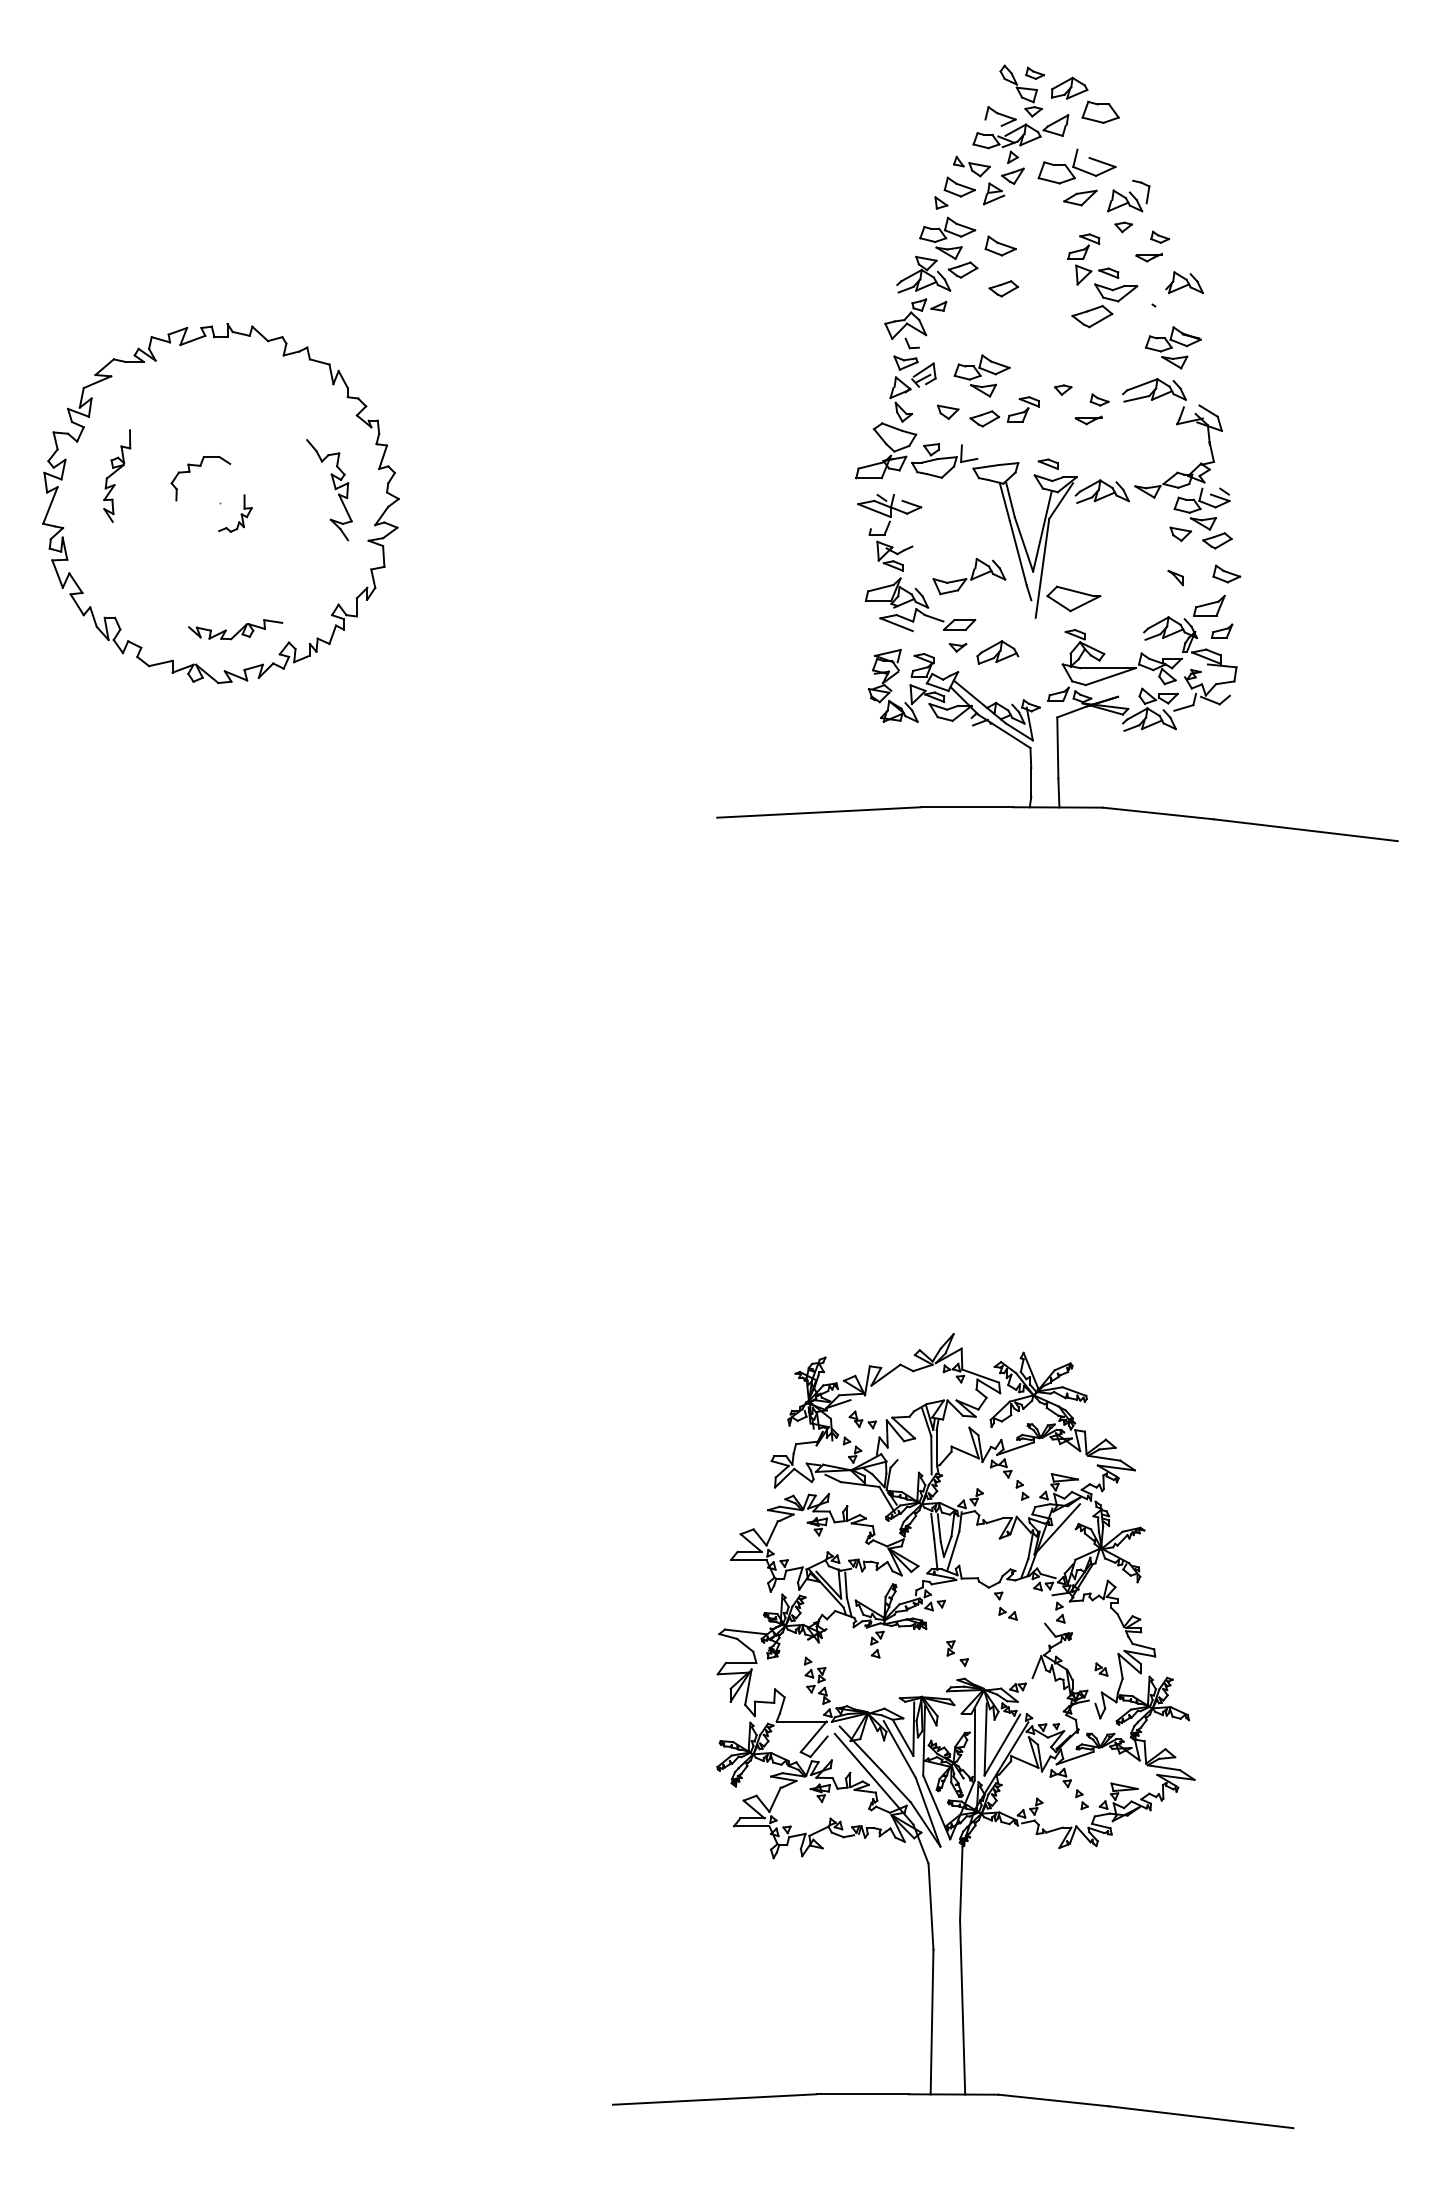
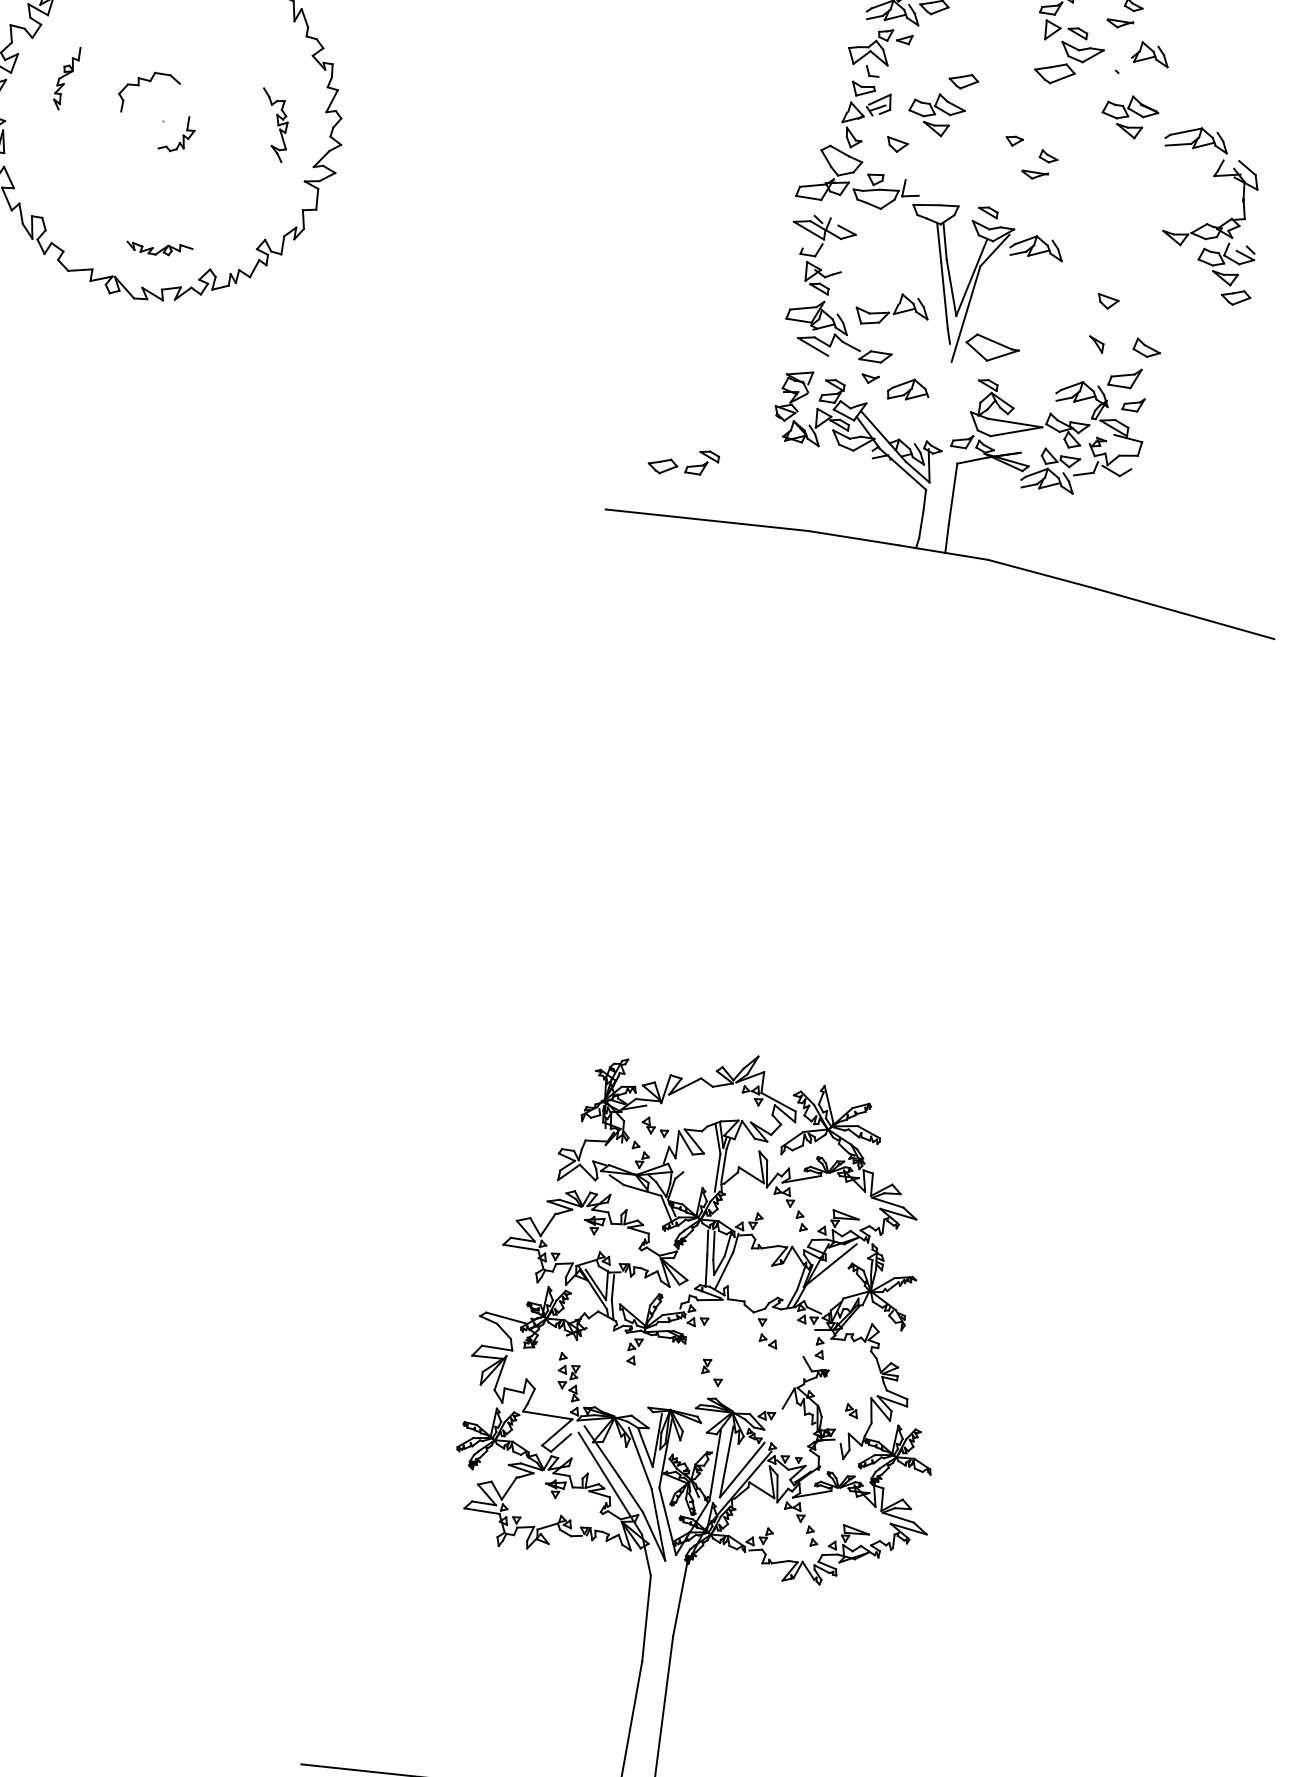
part: (1003, 288) -> (963, 80), moved
part: (1004, 411) -> (683, 461), moved
part: (1177, 471) -> (1207, 222), moved
part: (117, 475) -> (66, 77), size x0.7
part: (329, 490) -> (273, 125), size x0.7
part: (235, 629) -> (159, 248), size x0.7

